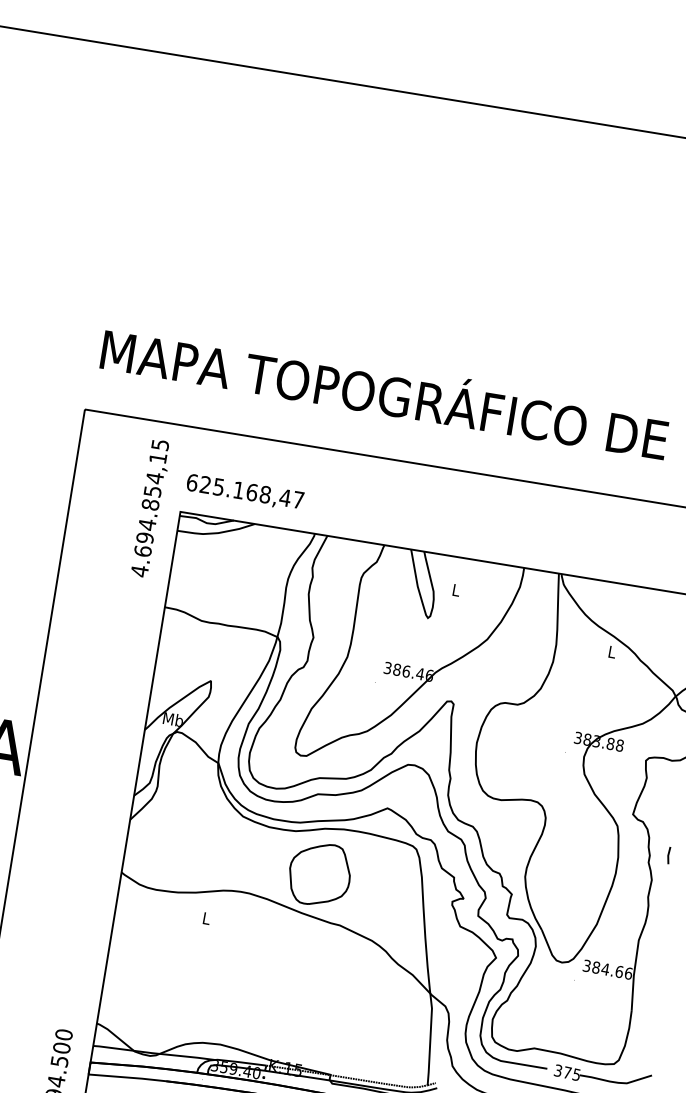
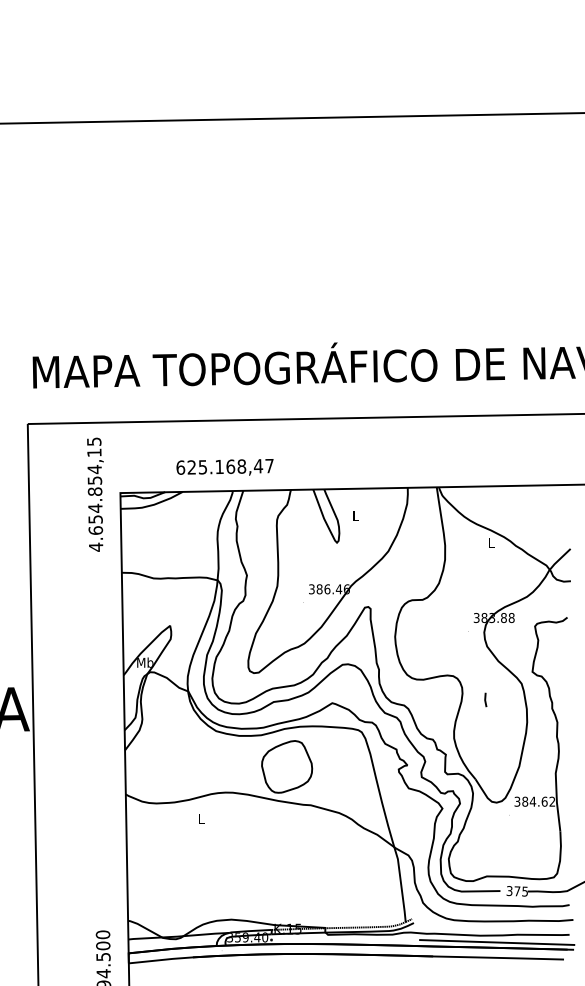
text: (244, 492) -> (224, 467), moved
text: (145, 538) -> (95, 519), 4.694.854,15 -> 4.654.854,15
line: (668, 854) -> (485, 699), moved
text: (628, 973) -> (552, 801), 384.66 -> 384.62

